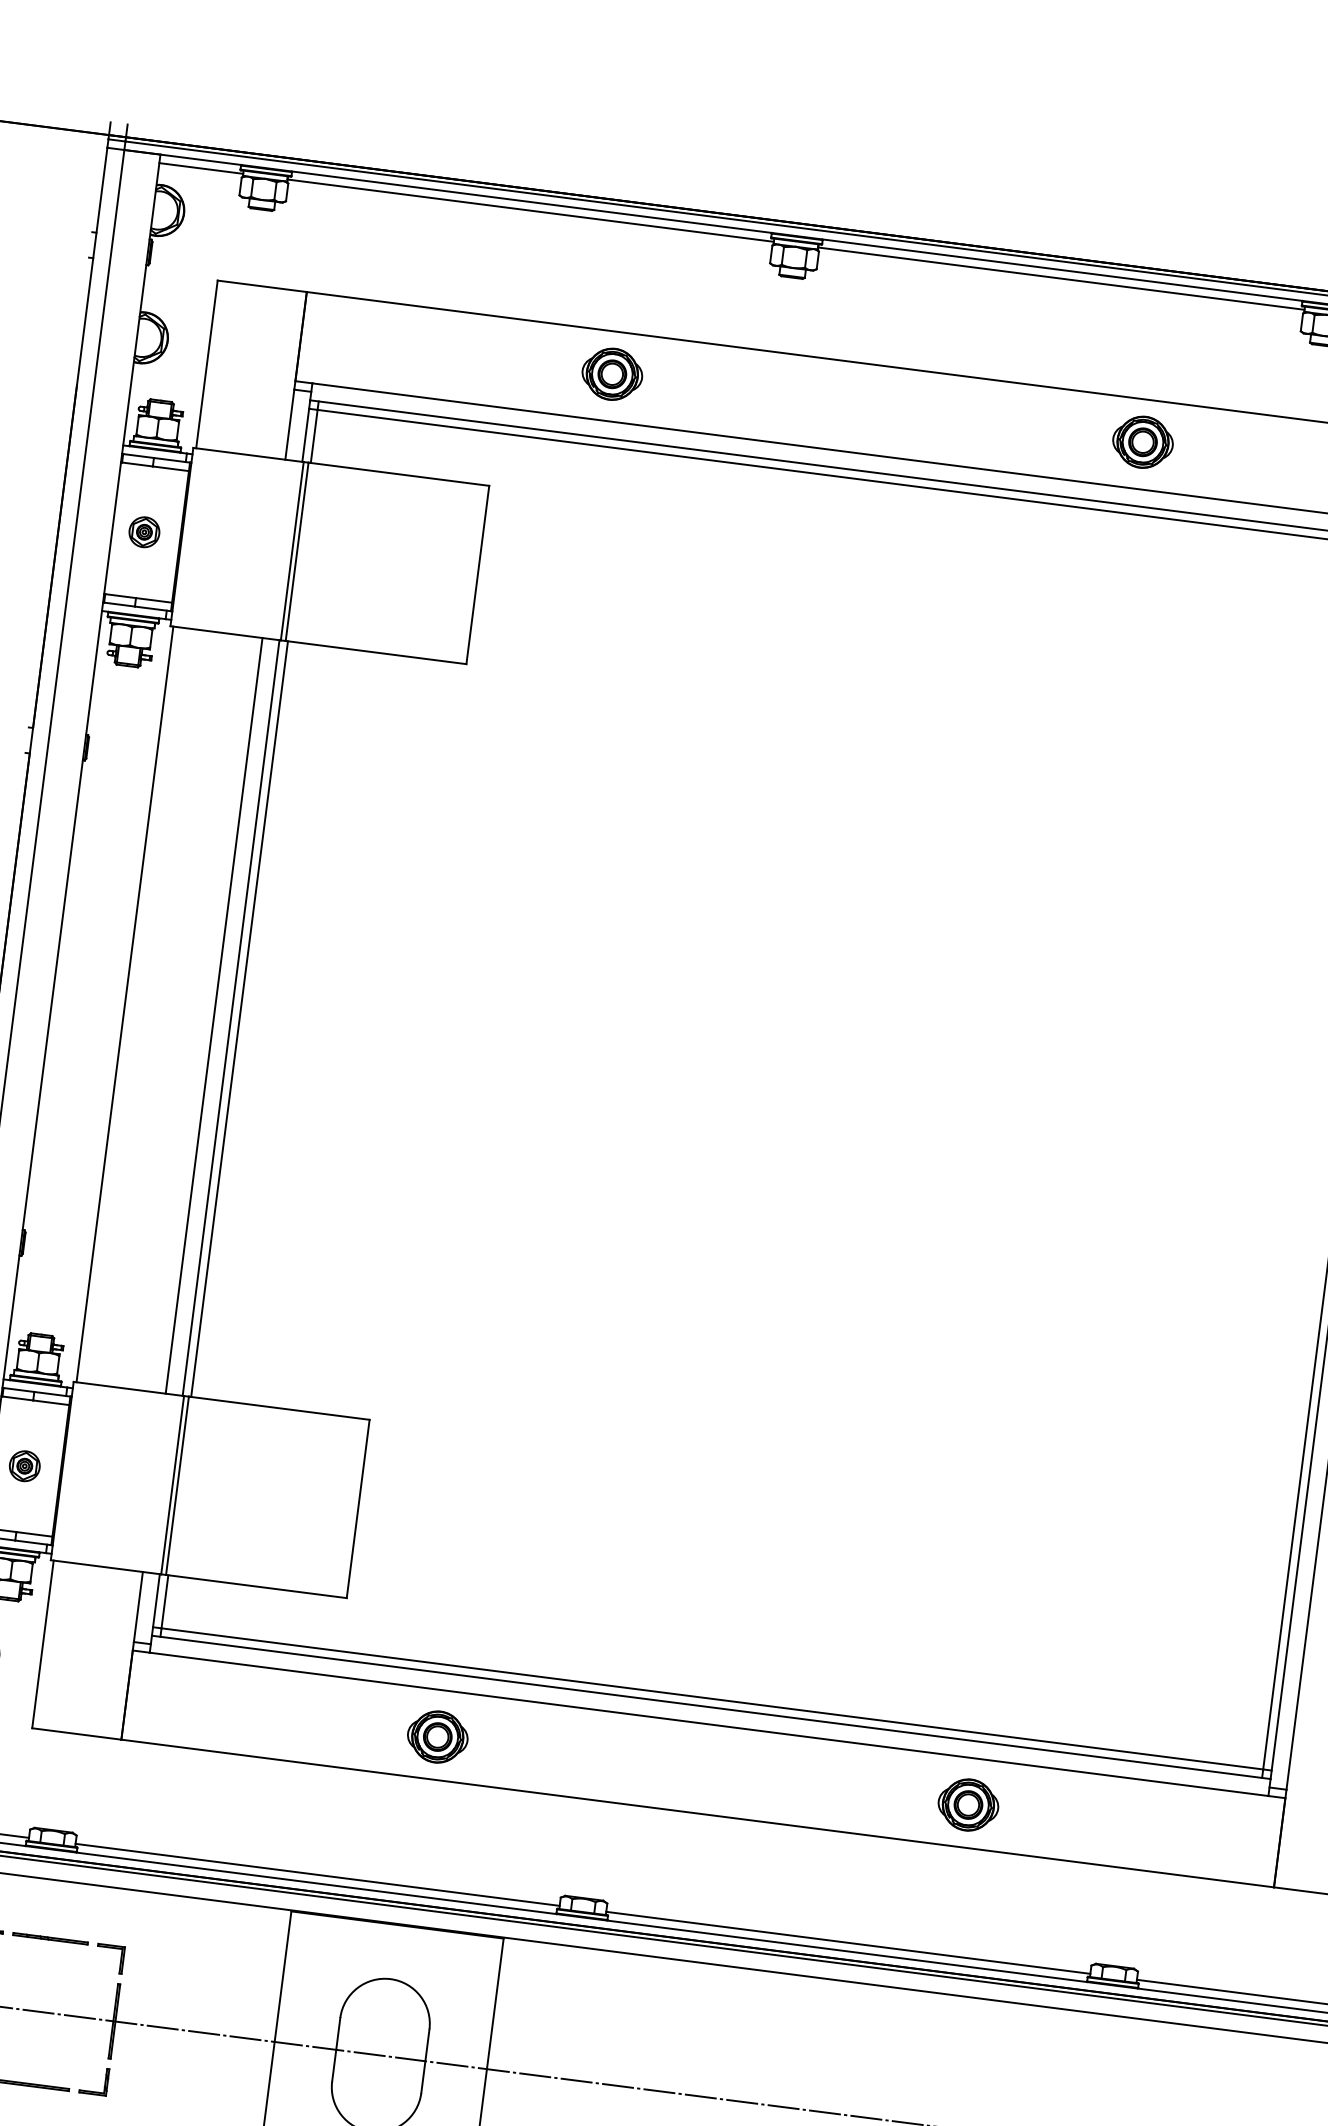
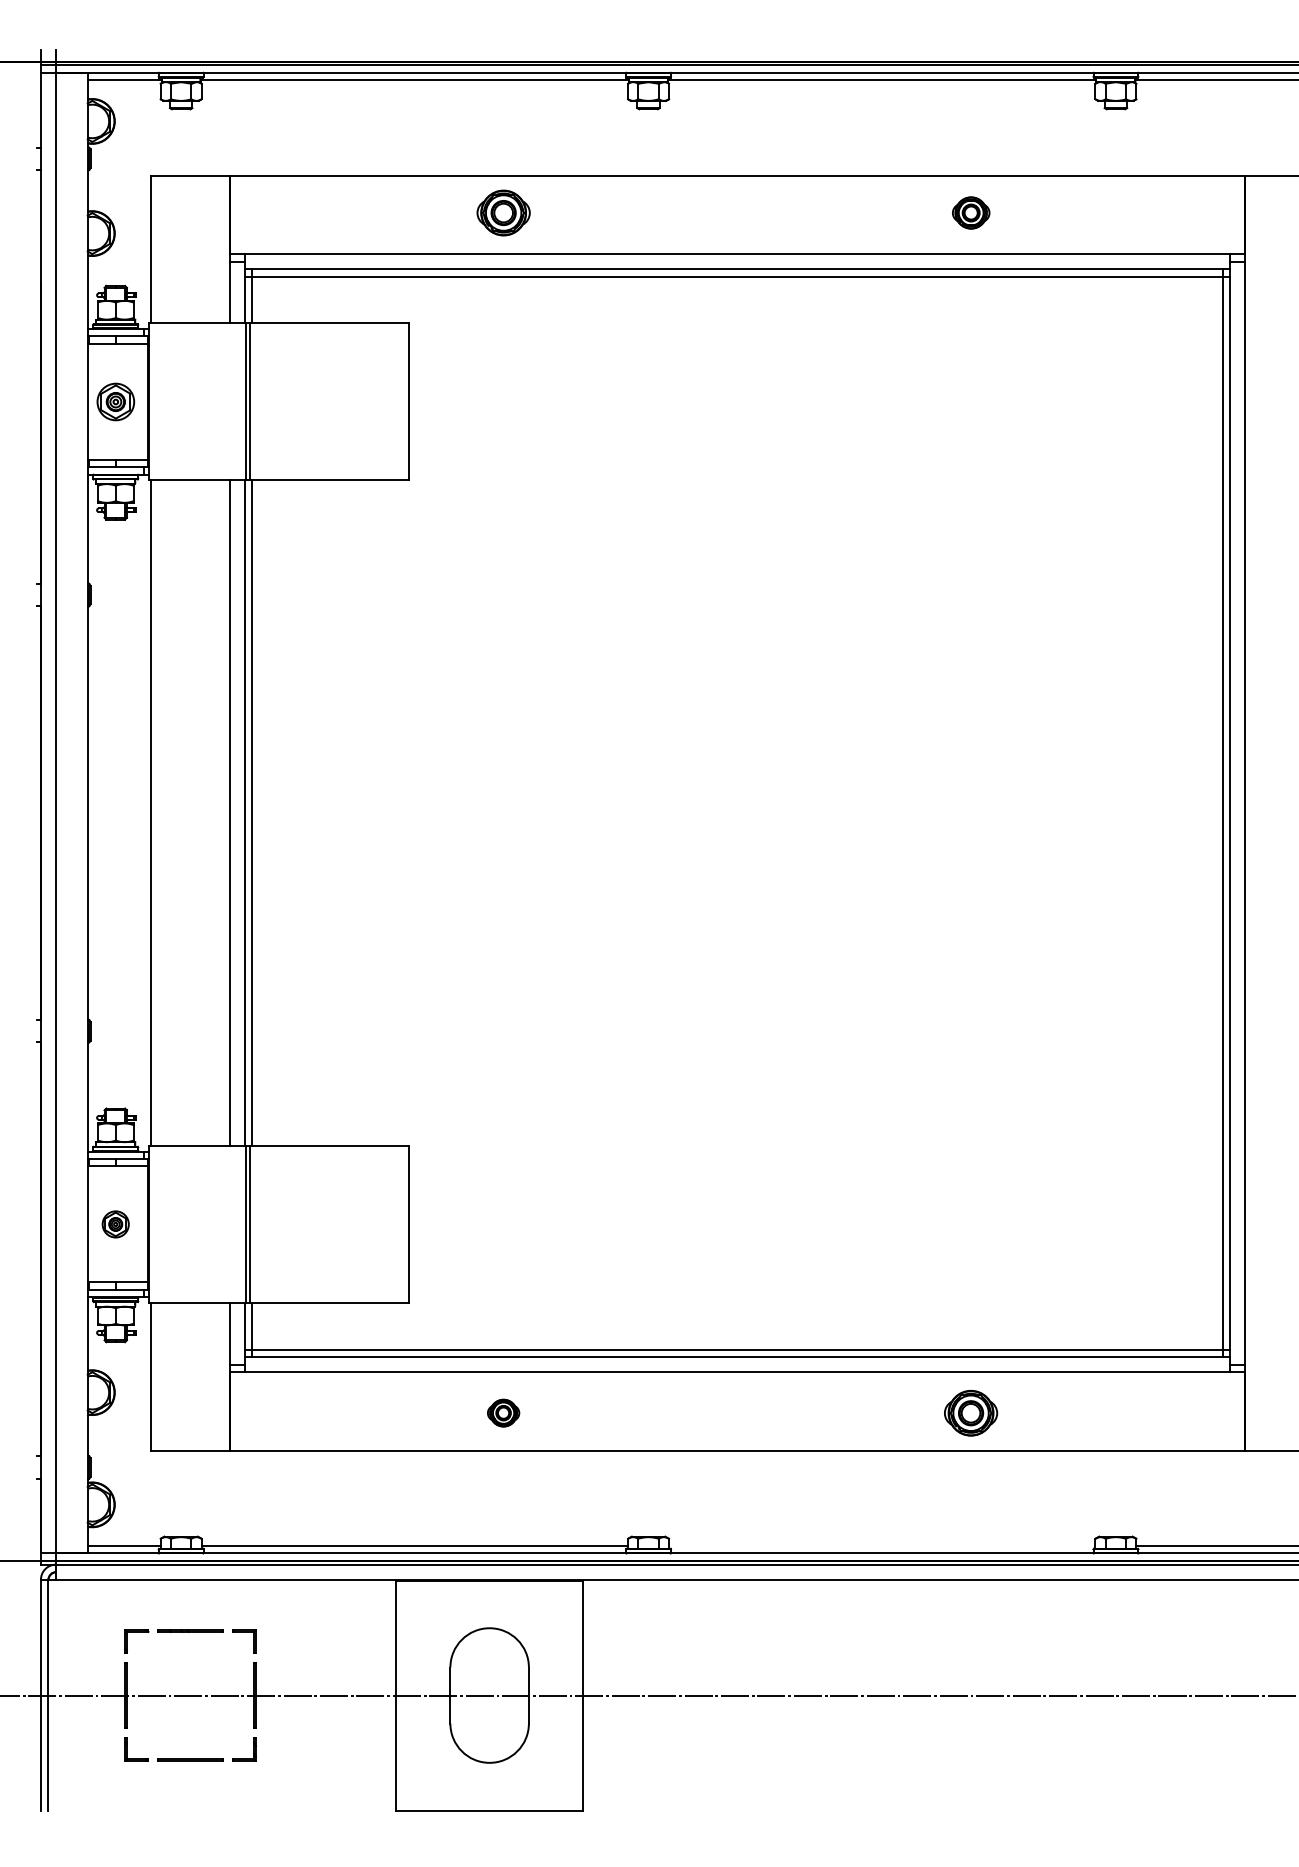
part: (1143, 441) -> (971, 212), size x0.7
part: (144, 531) -> (115, 401), size x1.4
part: (437, 1736) -> (503, 1412), size x0.6
line: (848, 1942) -> (882, 1545), removed

